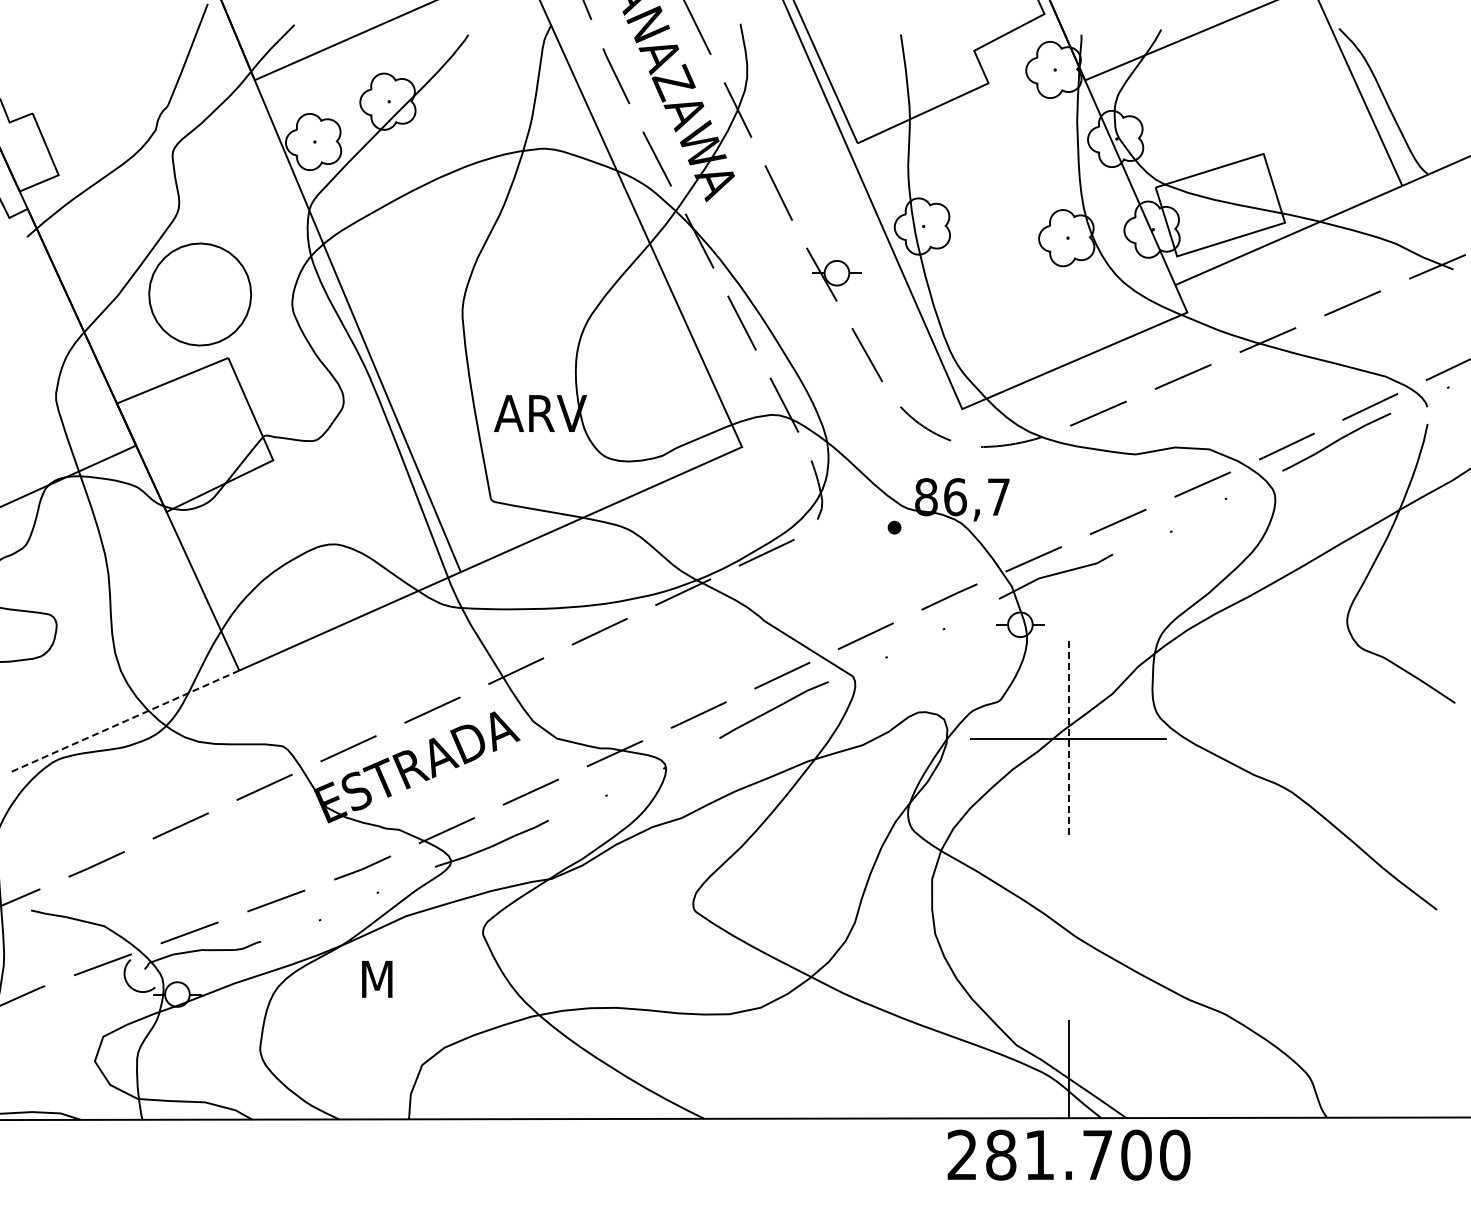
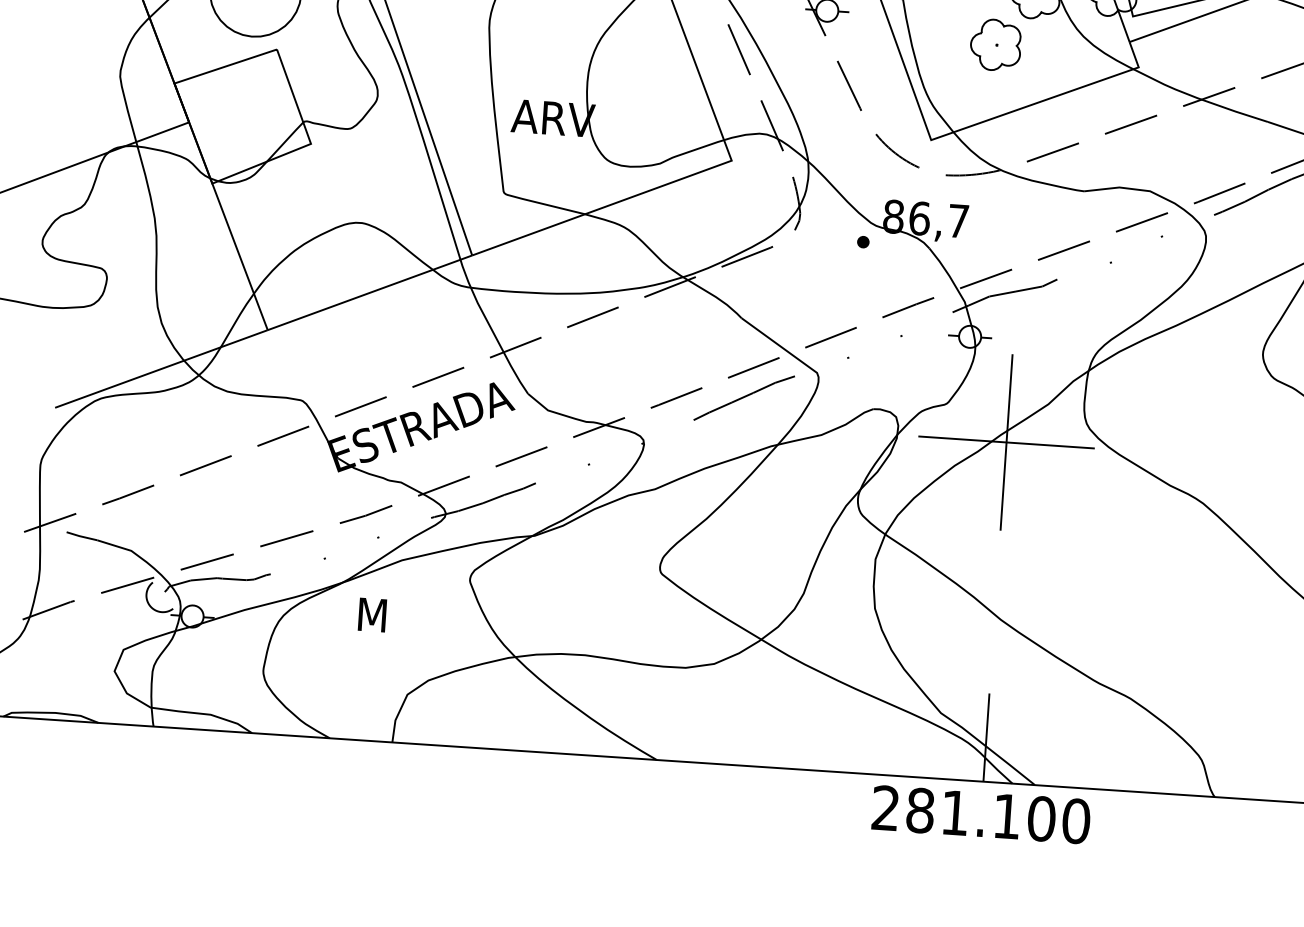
part: (1026, 298) -> (995, 44), added
line: (123, 722) -> (160, 369), dashed -> solid
line: (1068, 739) -> (1006, 442), dashed -> solid
text: (1097, 1154) -> (1006, 815), 281.700 -> 281.100

